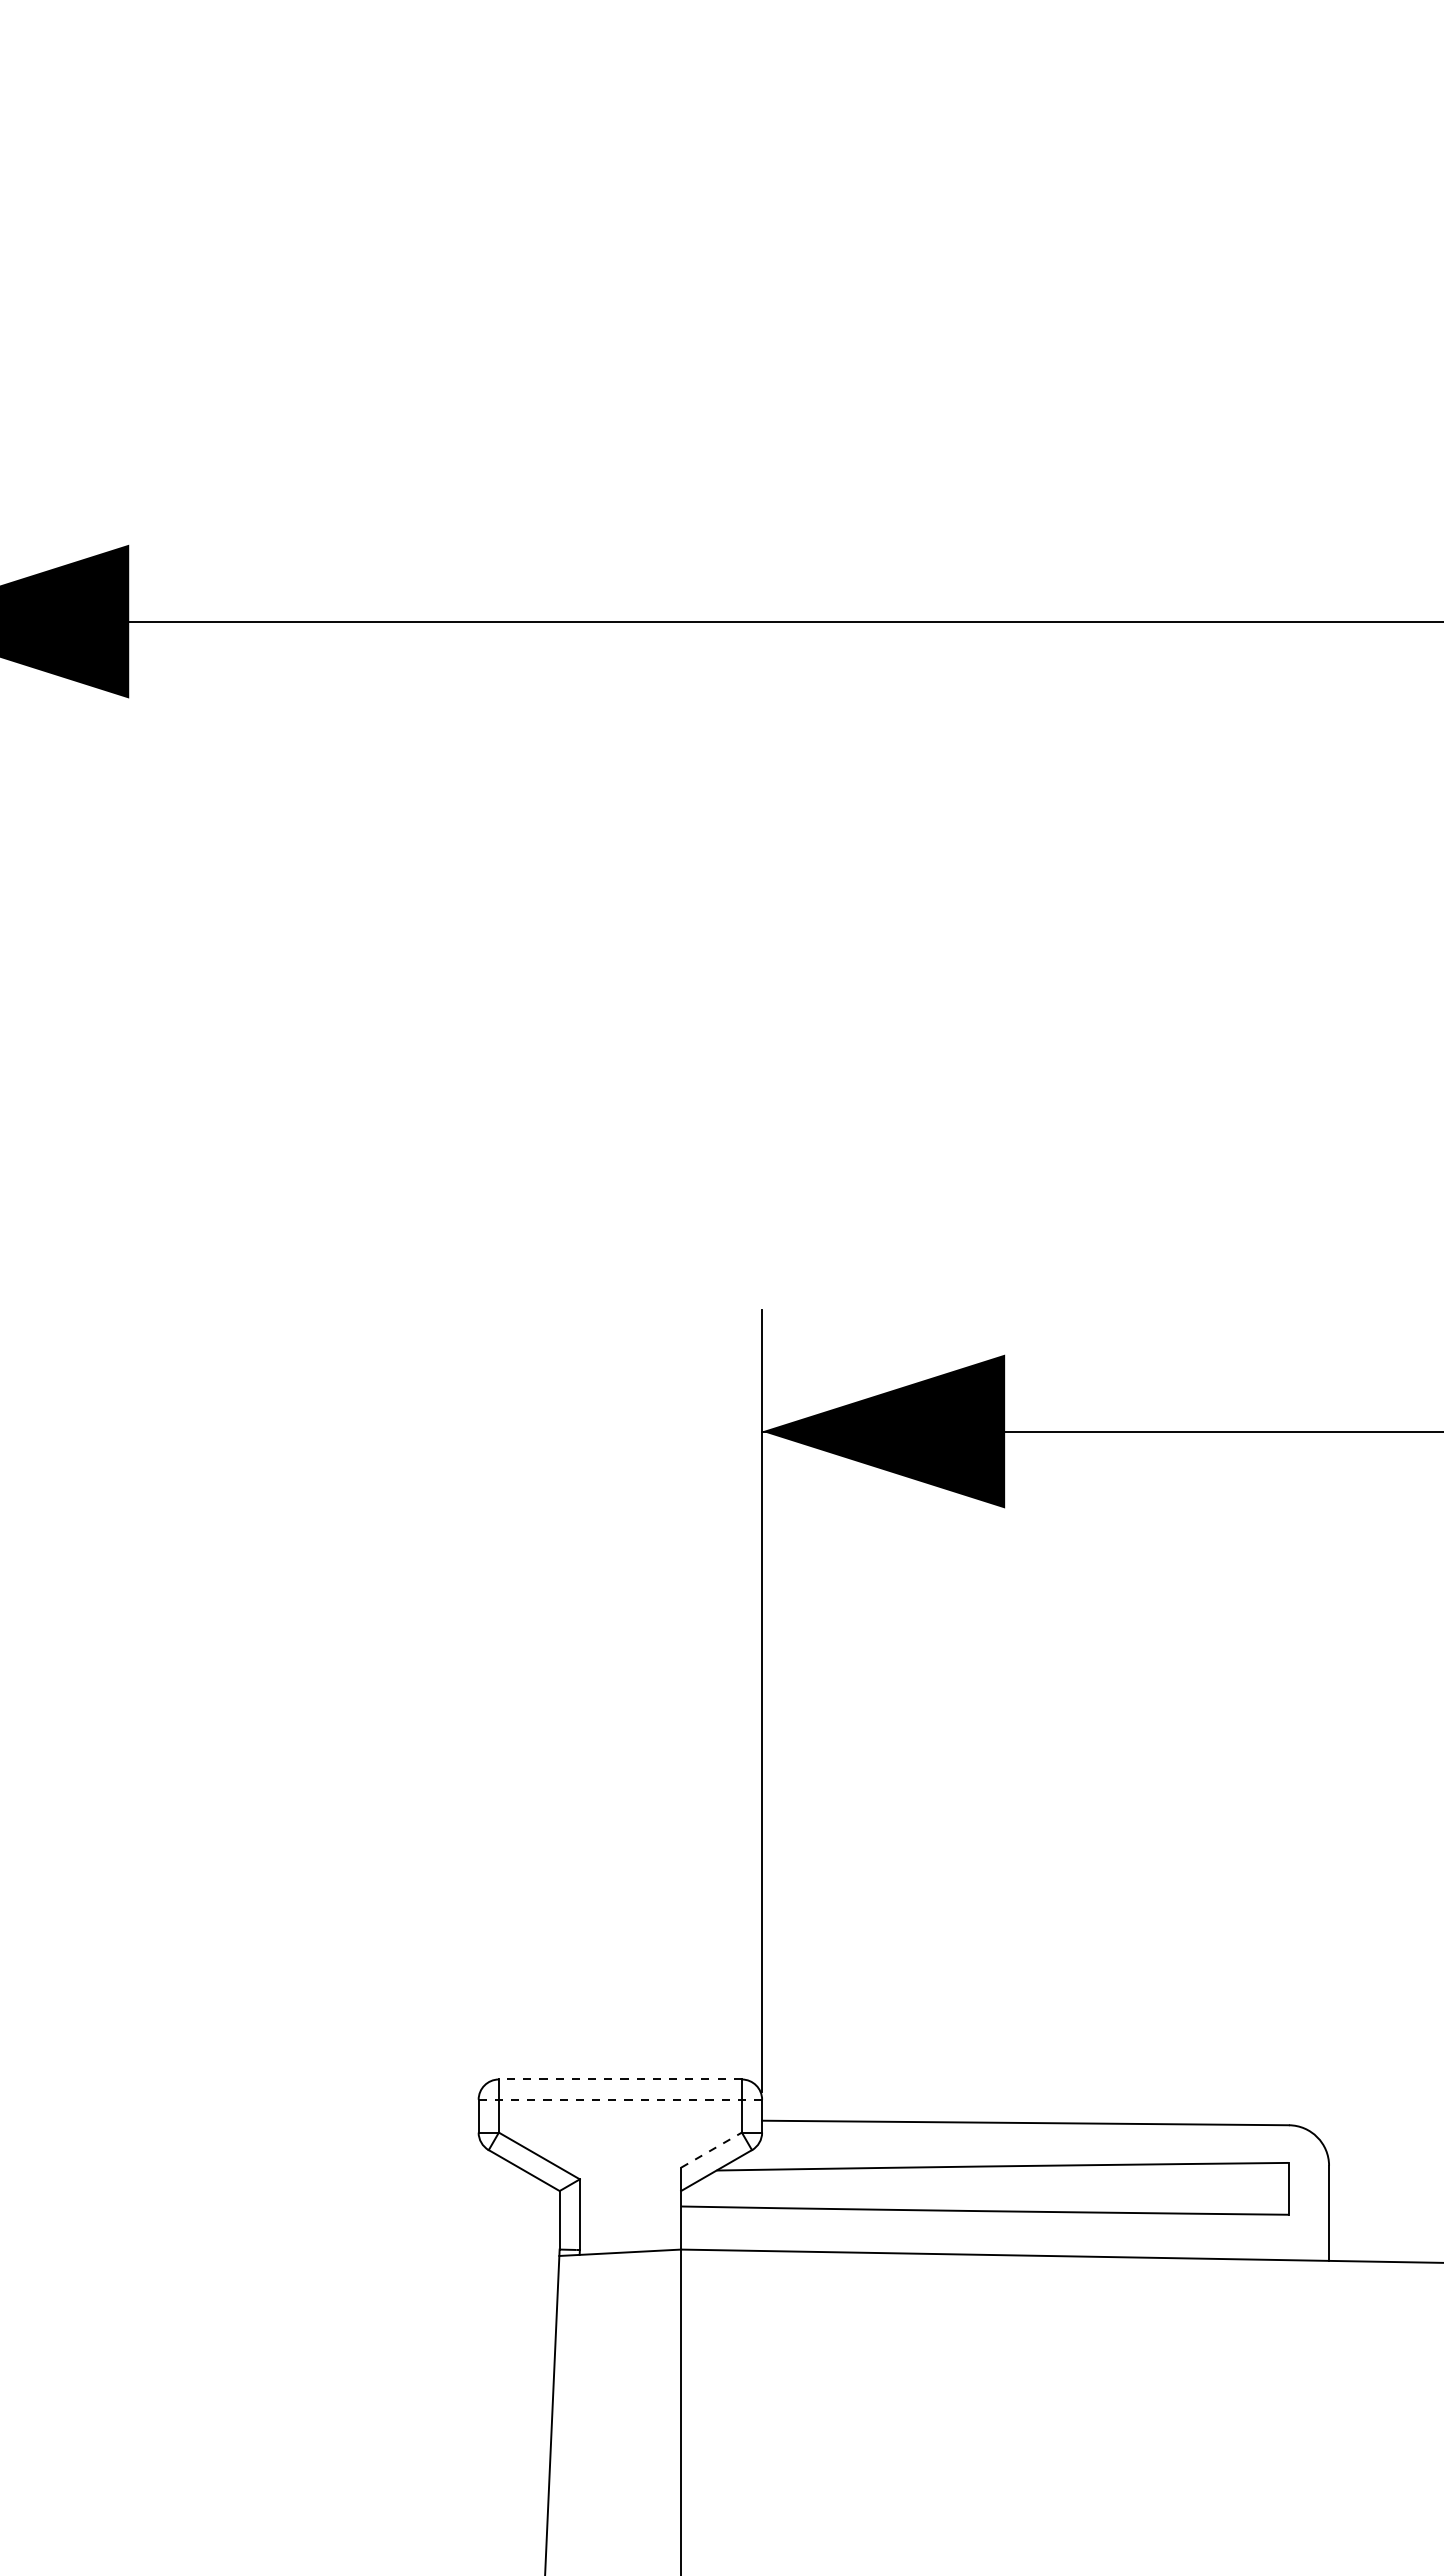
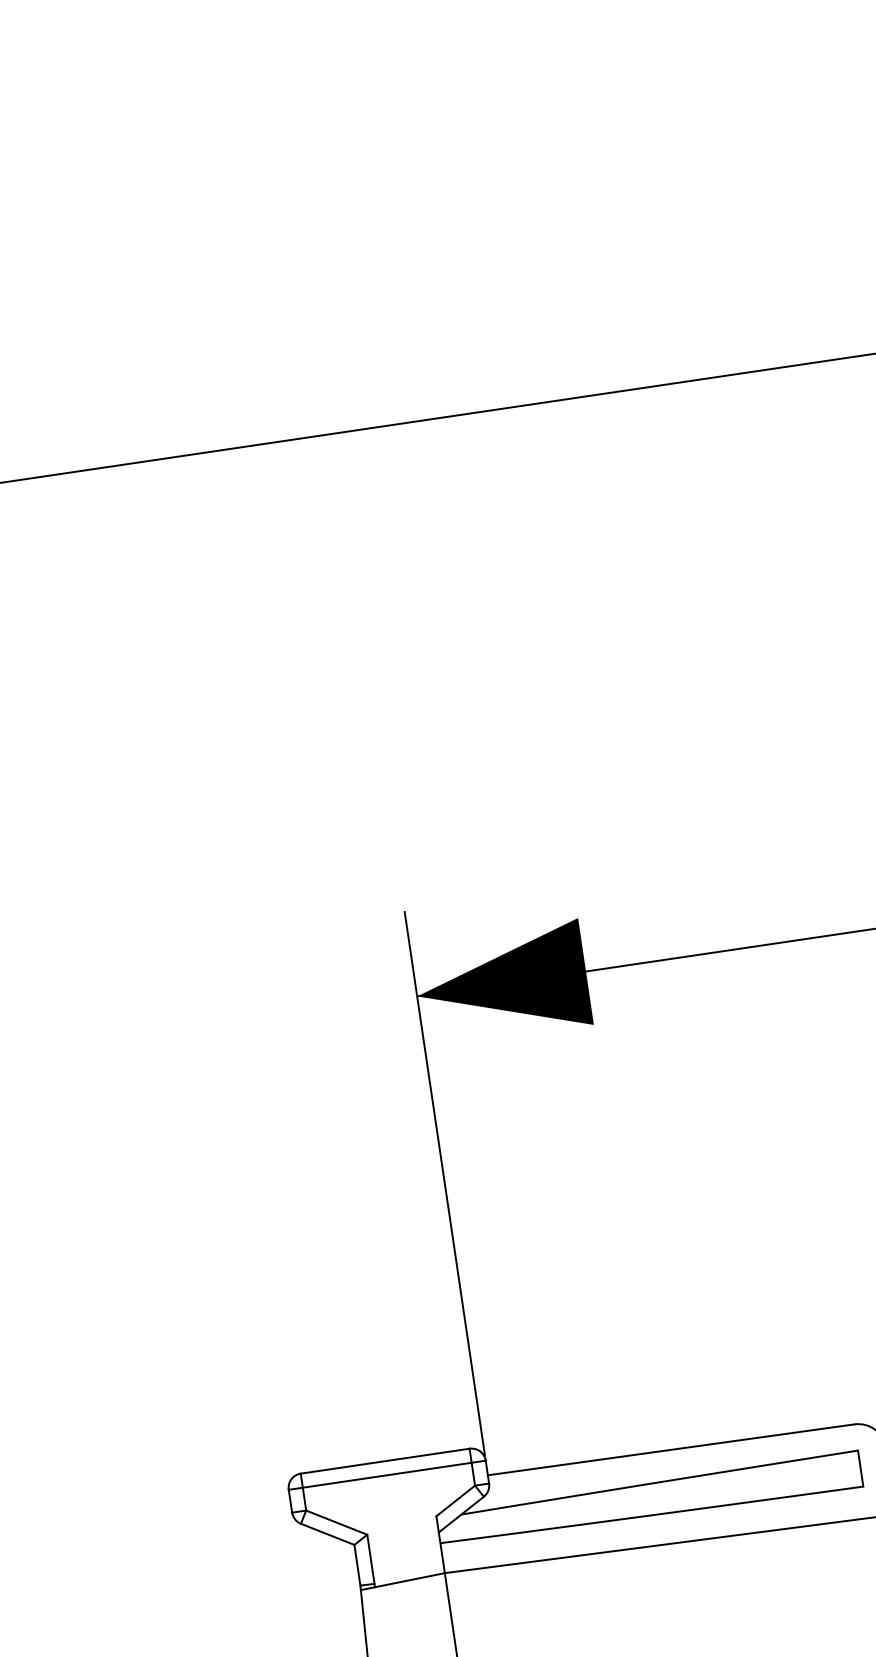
line: (619, 2079) -> (384, 1461), dashed -> solid
line: (620, 2099) -> (387, 1475), dashed -> solid
line: (711, 2149) -> (455, 1500), dashed -> solid

